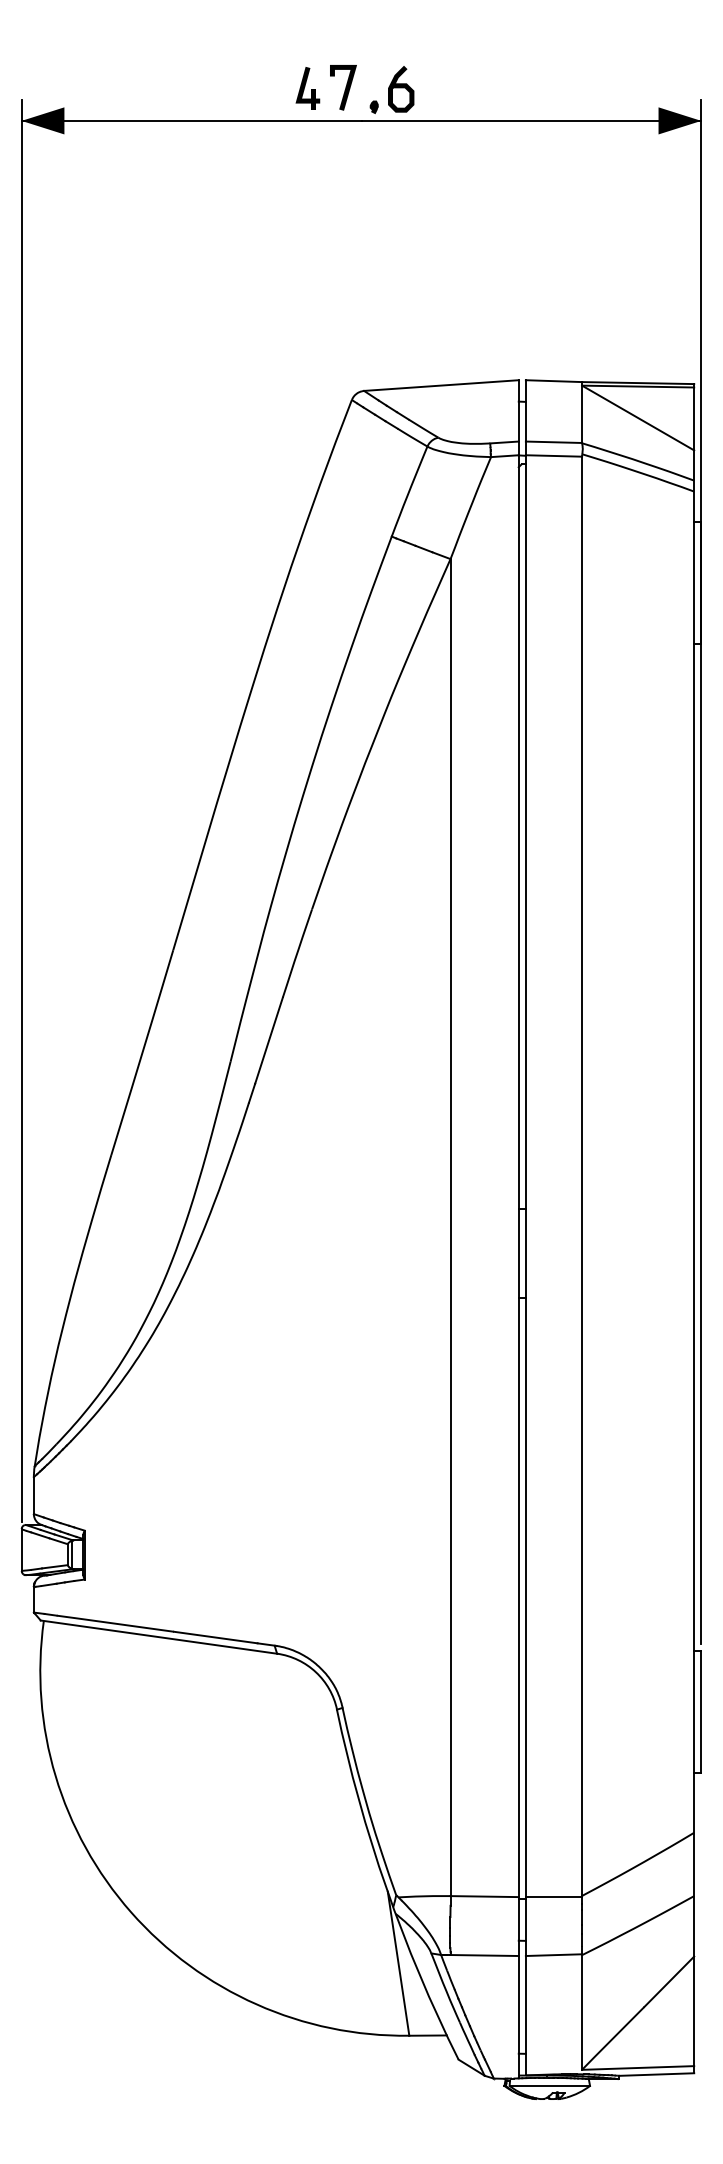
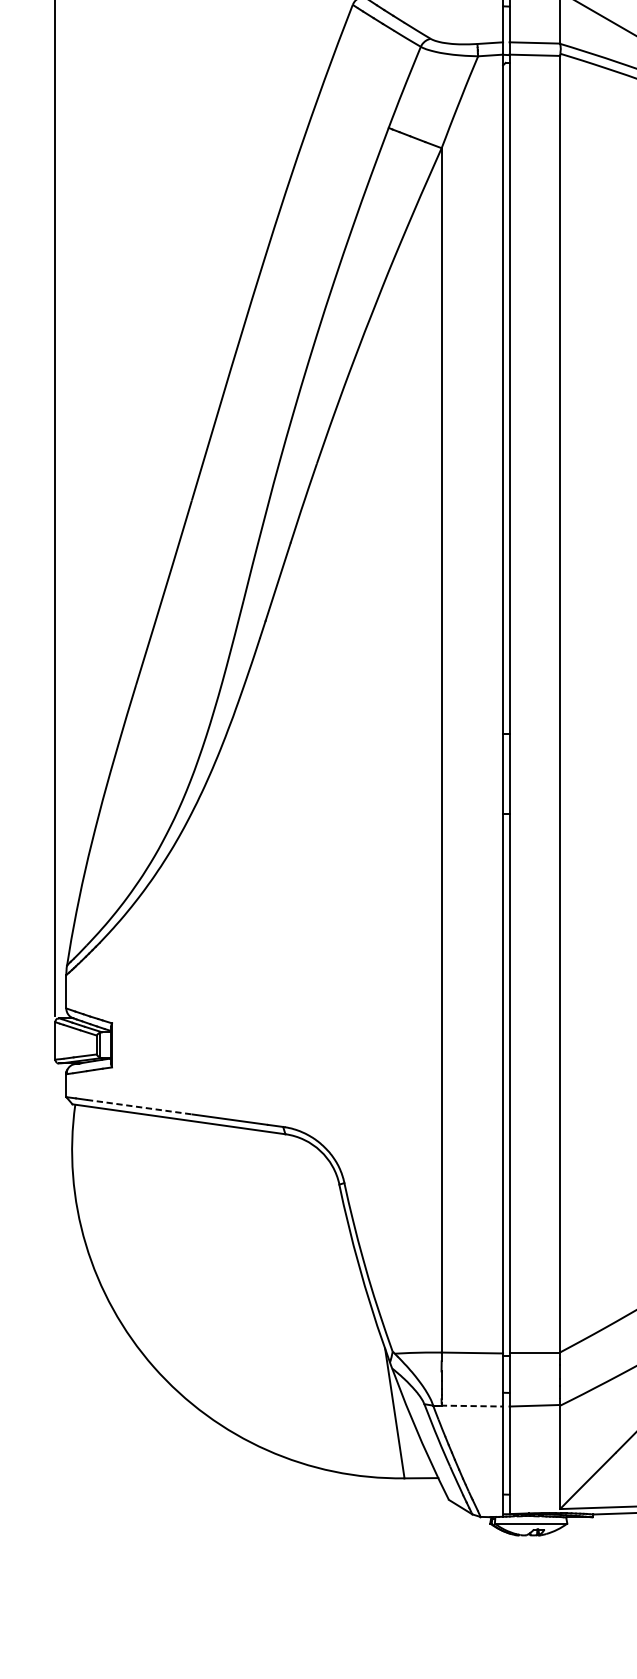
line: (115, 1623) -> (139, 1107), solid -> dashed
line: (484, 1955) -> (472, 1406), solid -> dashed

